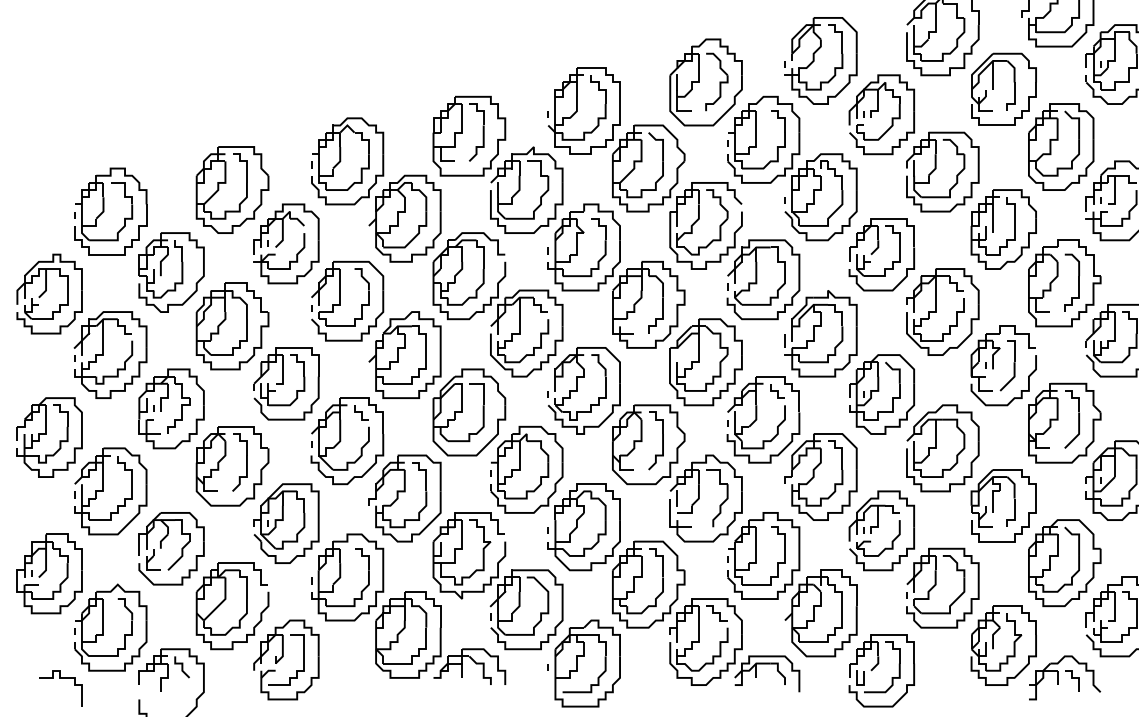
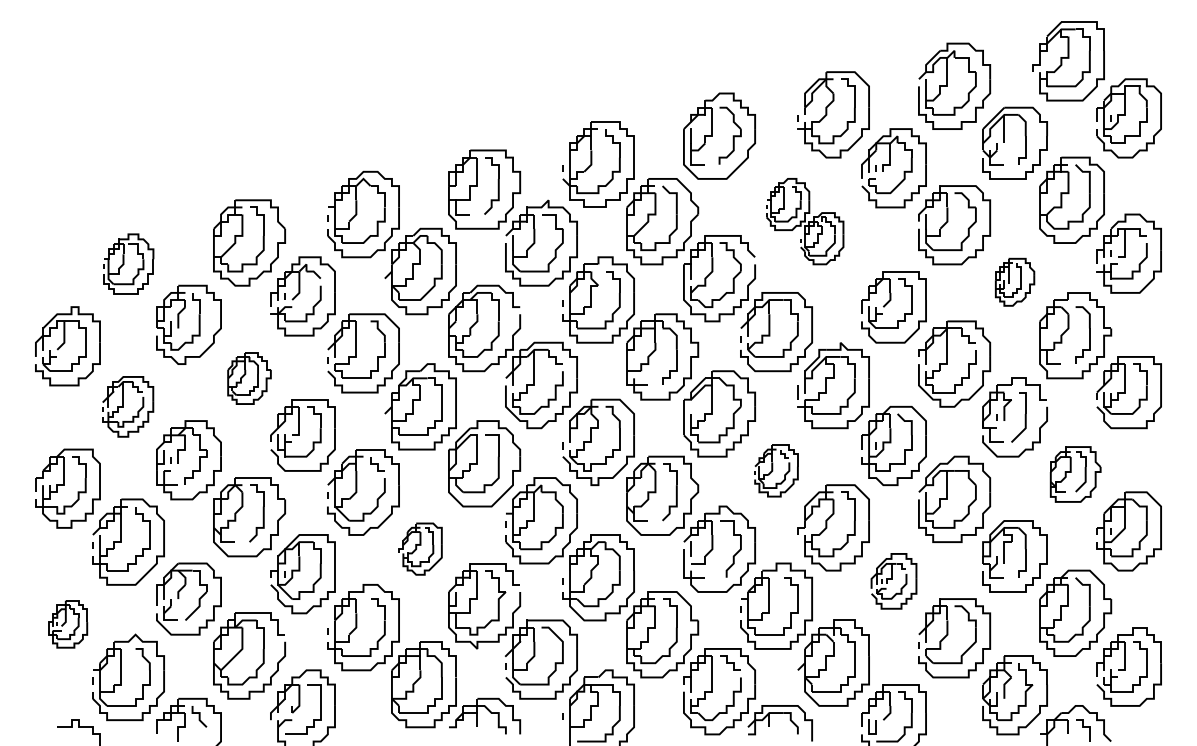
part: (791, 168) -> (804, 221), size x0.6
part: (110, 210) -> (128, 263), size x0.7
part: (1003, 229) -> (1014, 282), size x0.6
part: (232, 326) -> (249, 378), size x0.6
part: (109, 354) -> (127, 406), size x0.7
part: (763, 419) -> (776, 470), size x0.6
part: (1064, 423) -> (1075, 474), size x0.7
part: (404, 497) -> (420, 548), size x0.6
part: (881, 531) -> (893, 581), size x0.7
part: (49, 574) -> (67, 624), size x0.6

